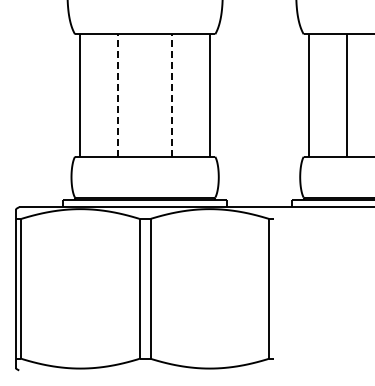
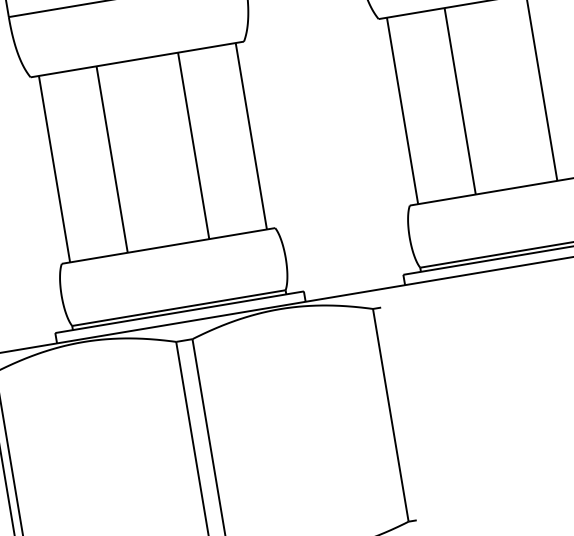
line: (118, 95) -> (112, 159), dashed -> solid
line: (171, 95) -> (193, 145), dashed -> solid

